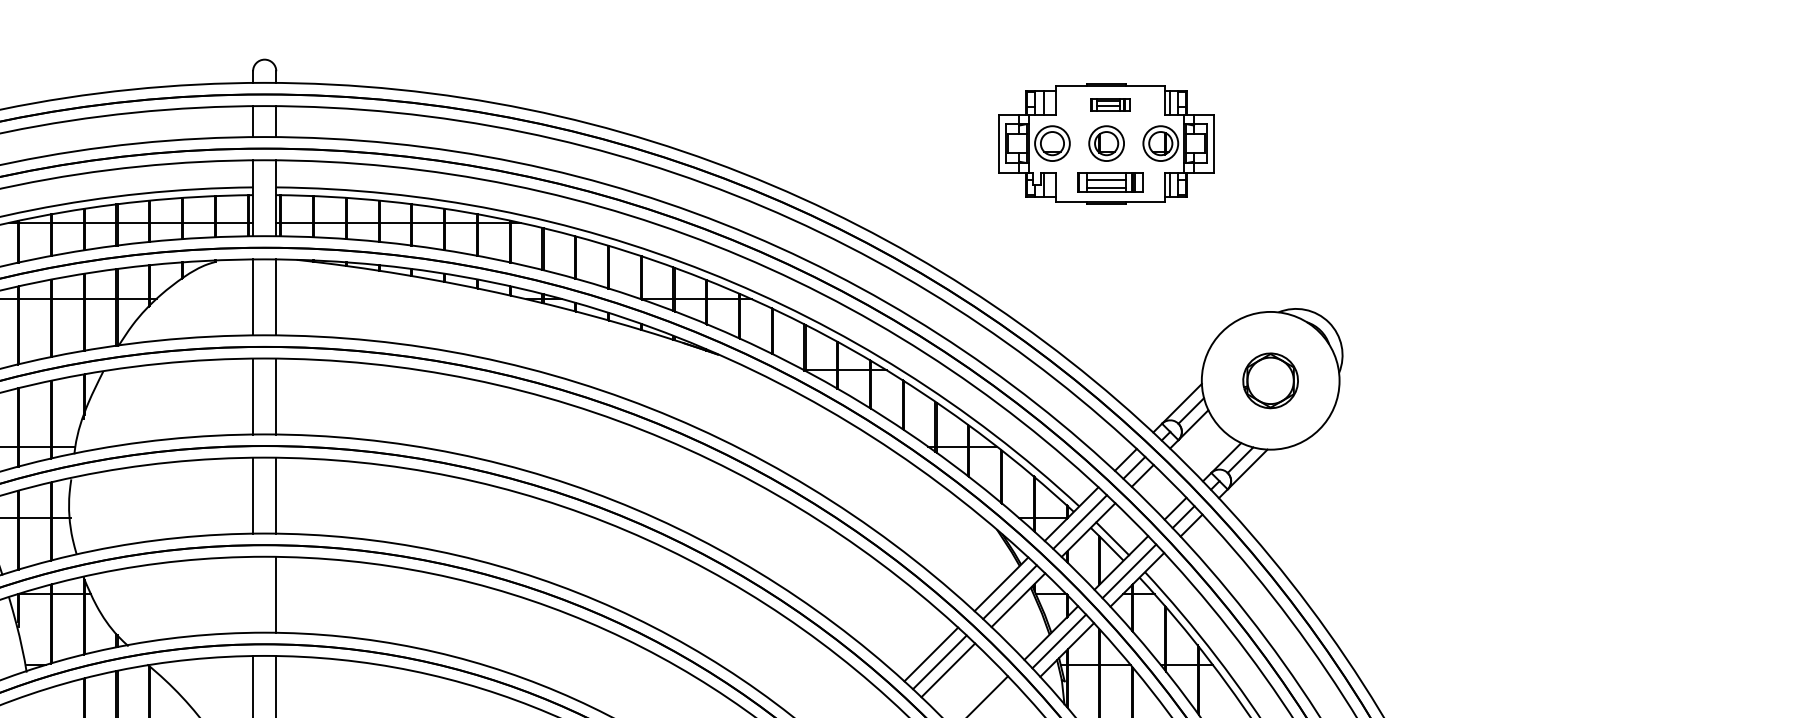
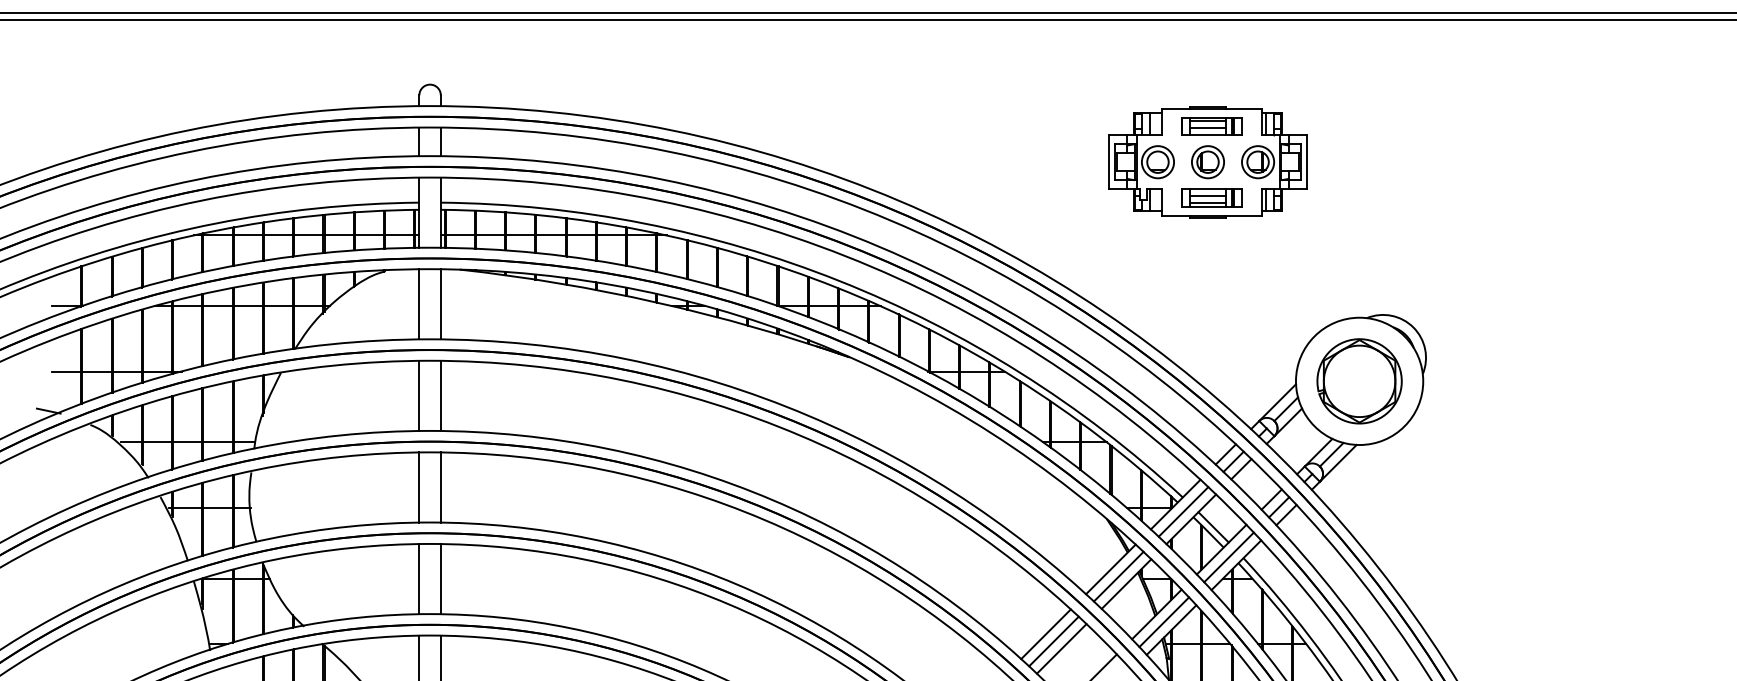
part: (1110, 104) -> (1211, 126), size x1.67
part: (1270, 380) -> (1359, 381), size x1.67
line: (253, 595) -> (419, 579), added

